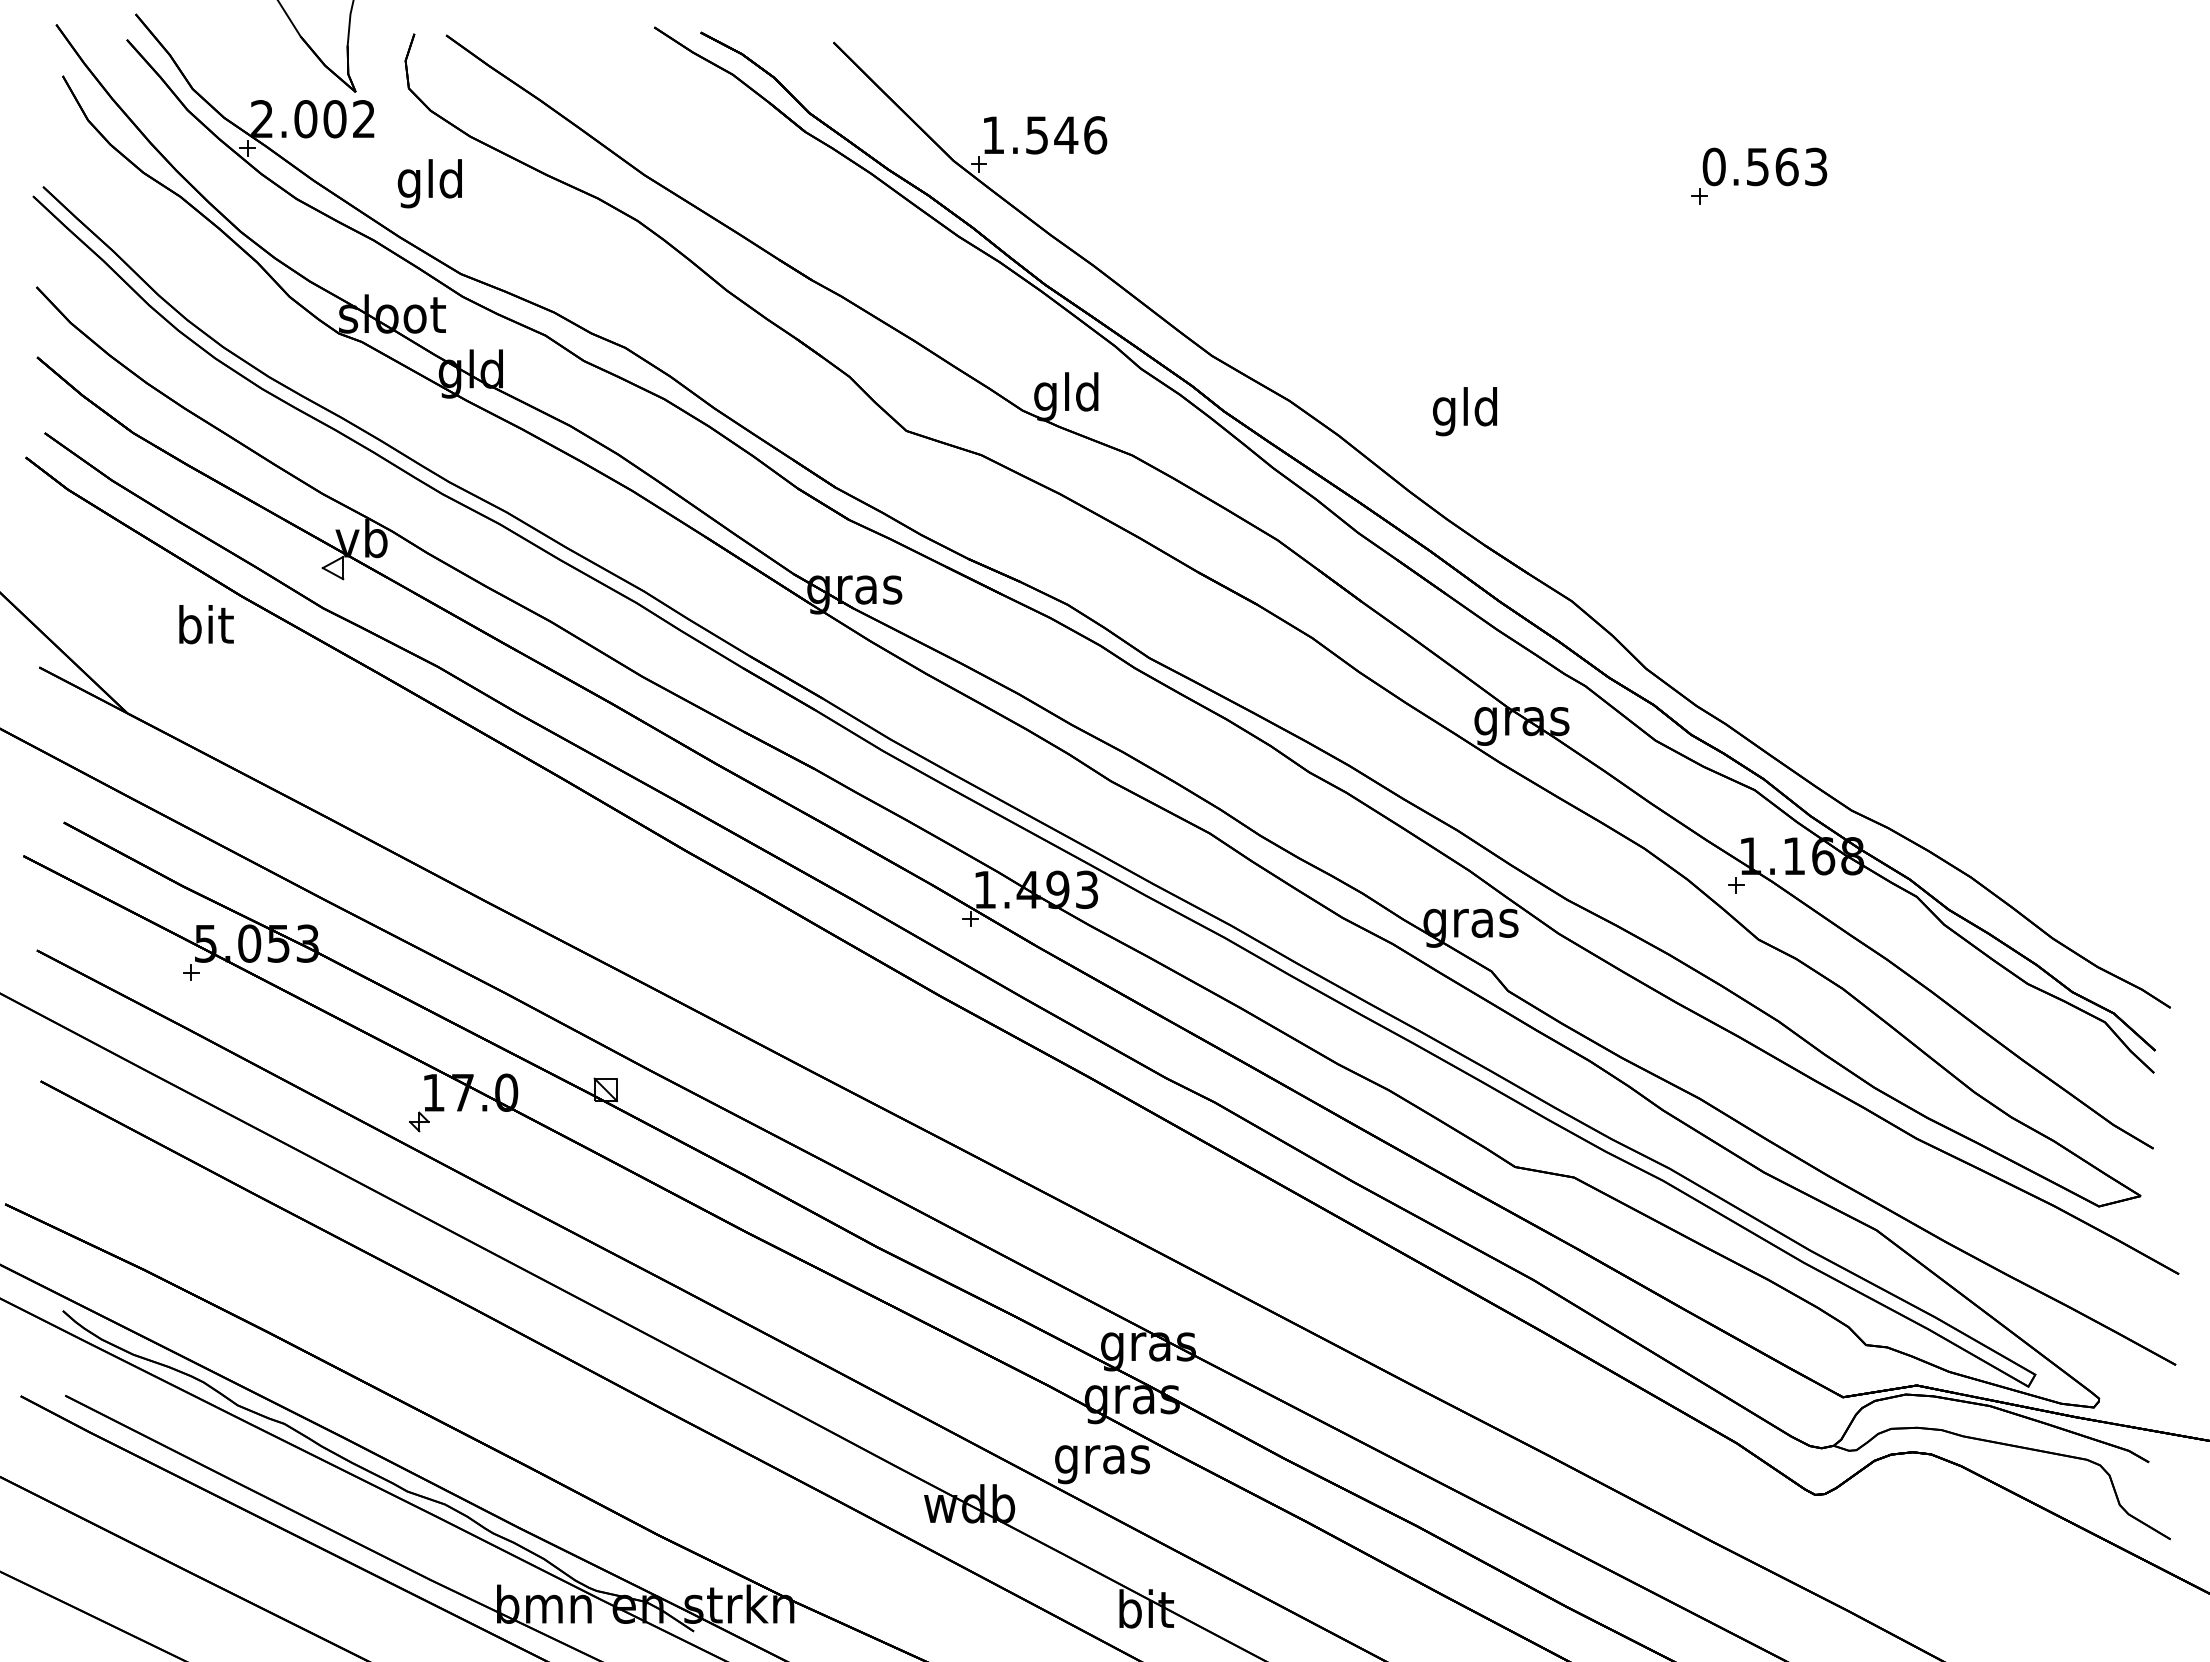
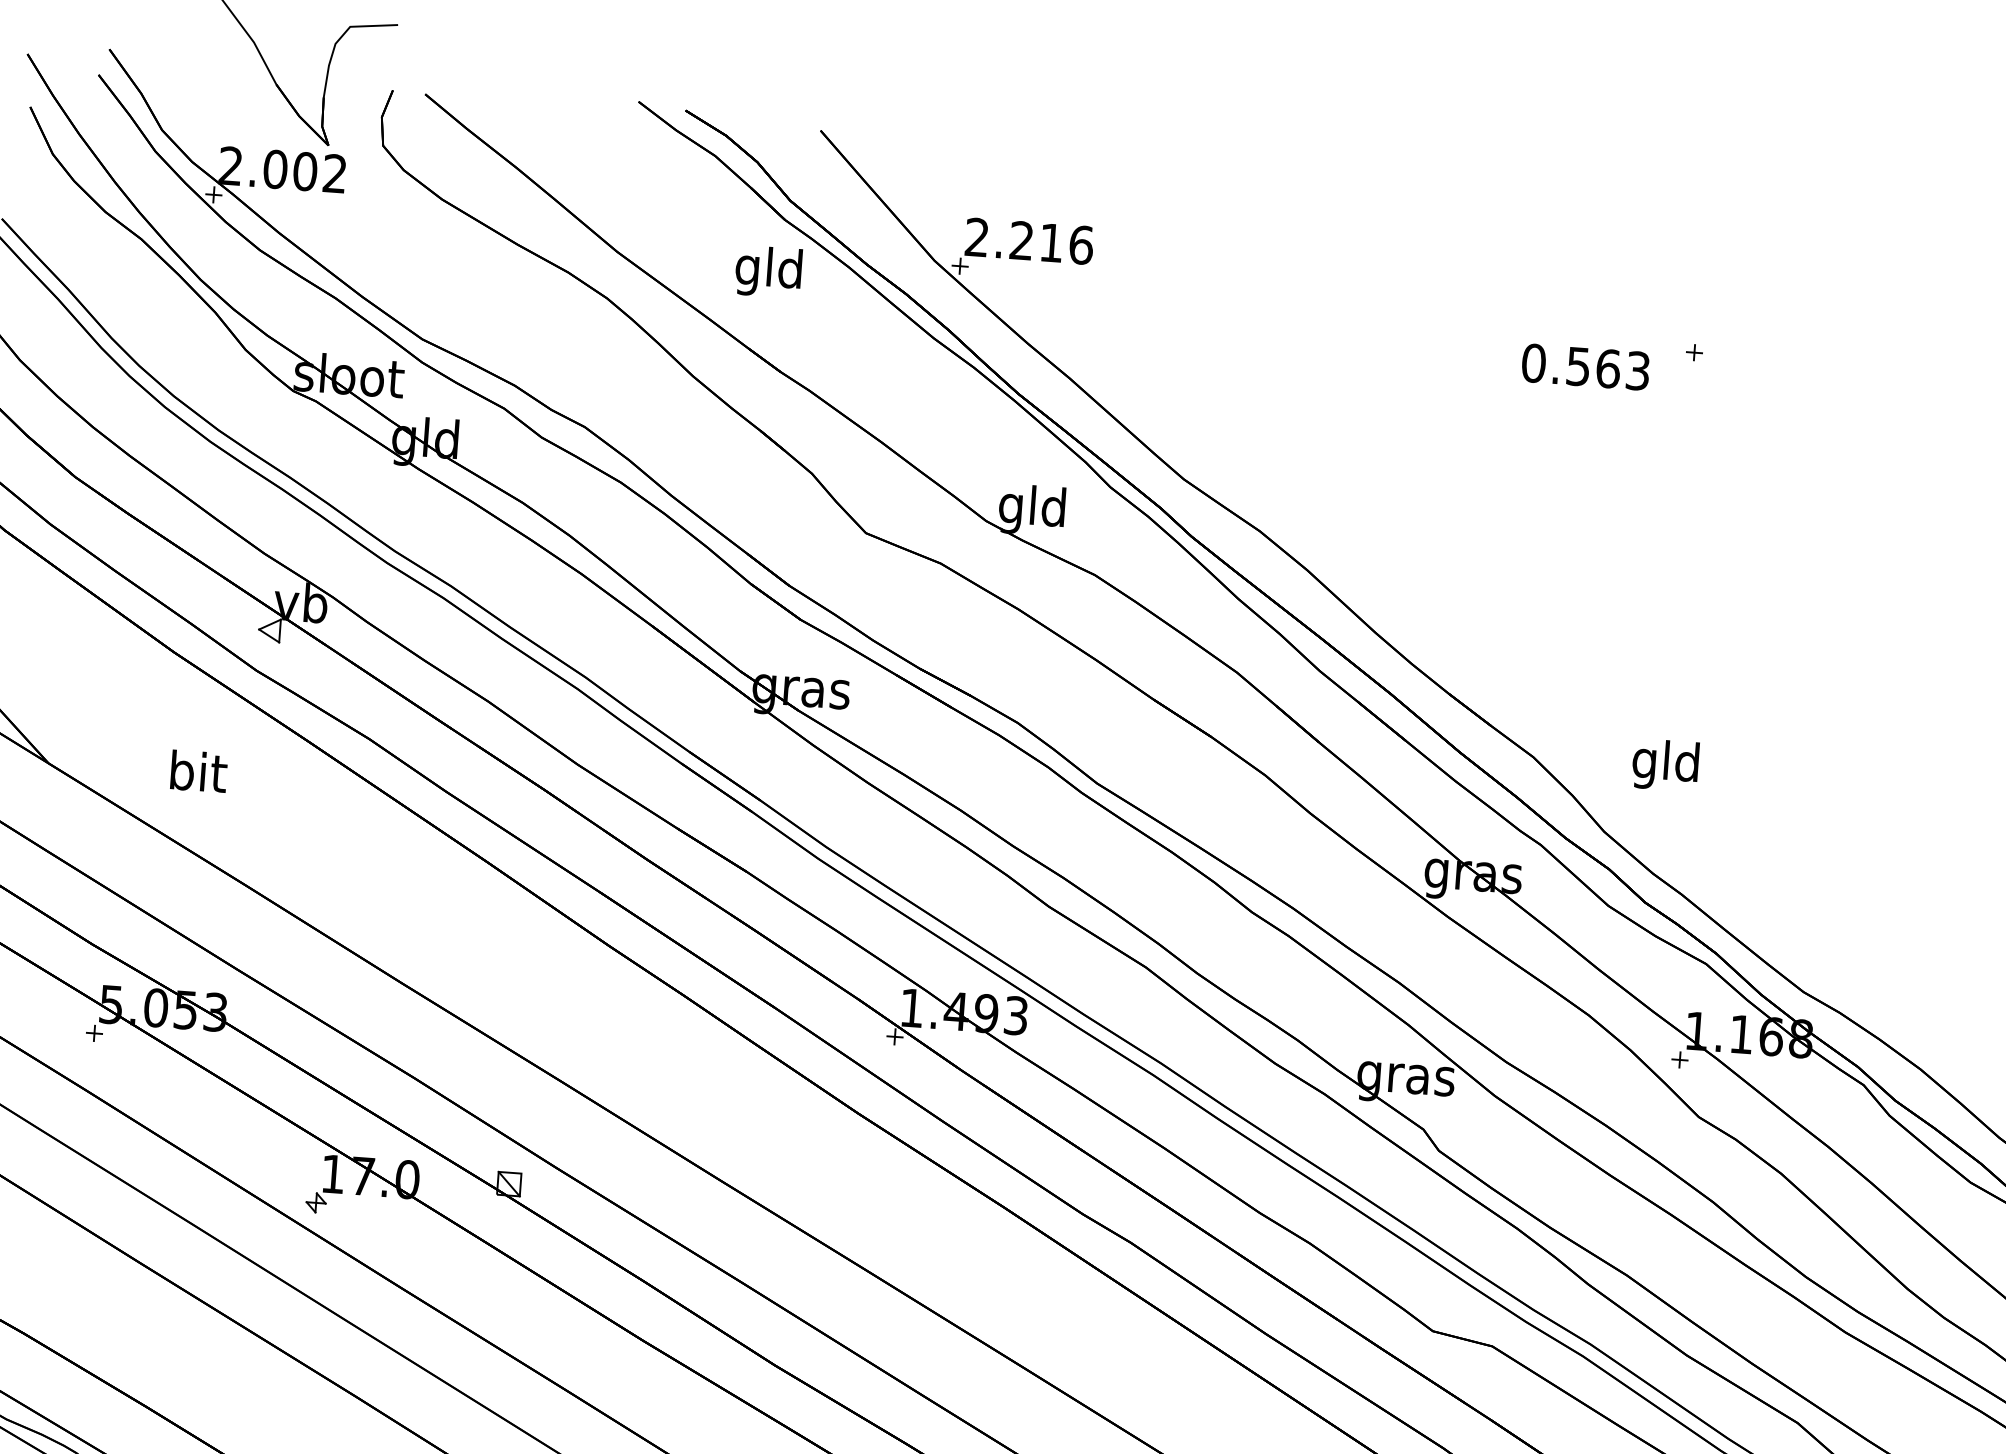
text: (1030, 135) -> (1014, 240), 1.546 -> 2.216
text: (1764, 166) -> (1585, 366), moved
text: (429, 183) -> (768, 271), moved
text: (1464, 411) -> (1664, 765), moved
text: (206, 624) -> (199, 771), moved

